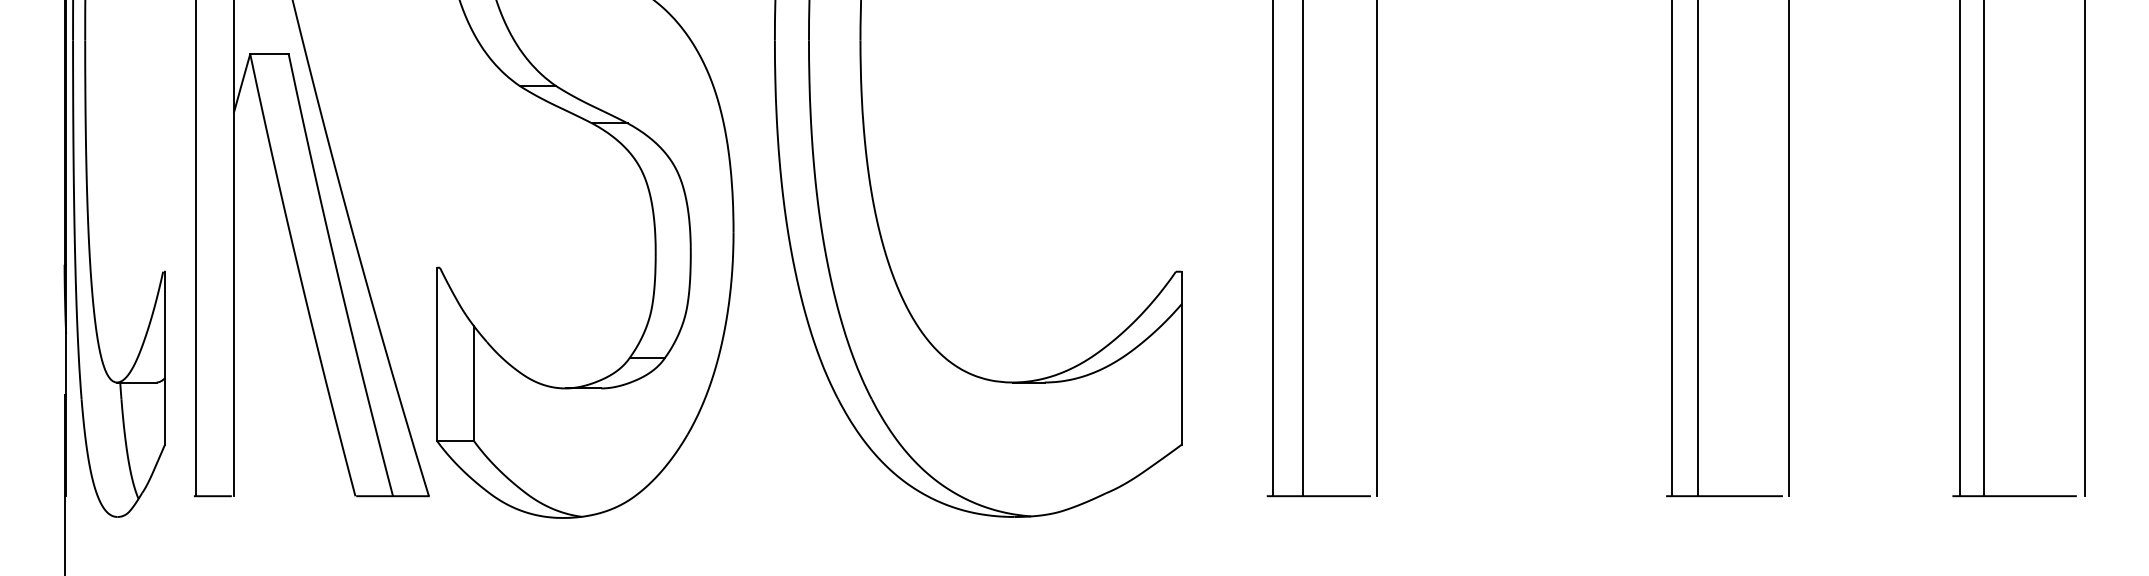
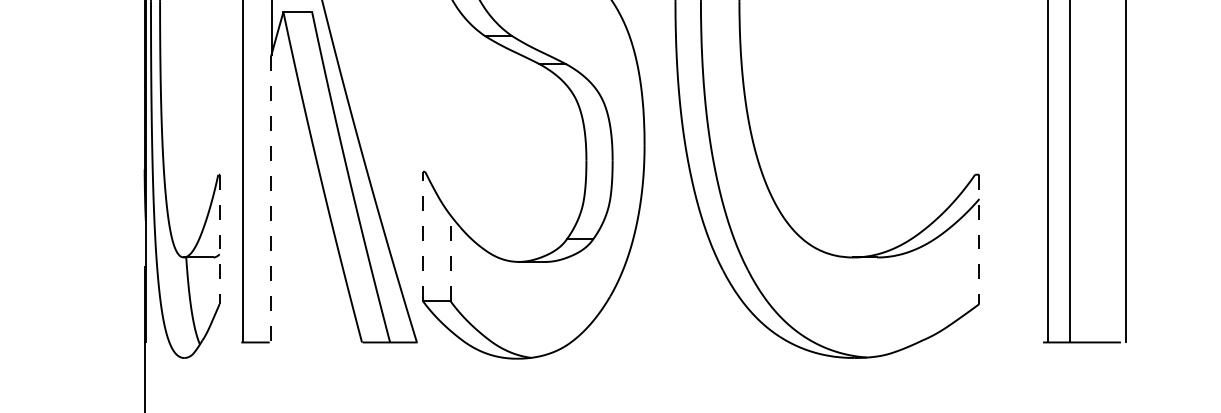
line: (233, 305) -> (270, 199), solid -> dashed
line: (436, 354) -> (422, 236), solid -> dashed
line: (164, 358) -> (219, 239), solid -> dashed
line: (1181, 358) -> (979, 239), solid -> dashed
line: (473, 382) -> (450, 257), solid -> dashed

